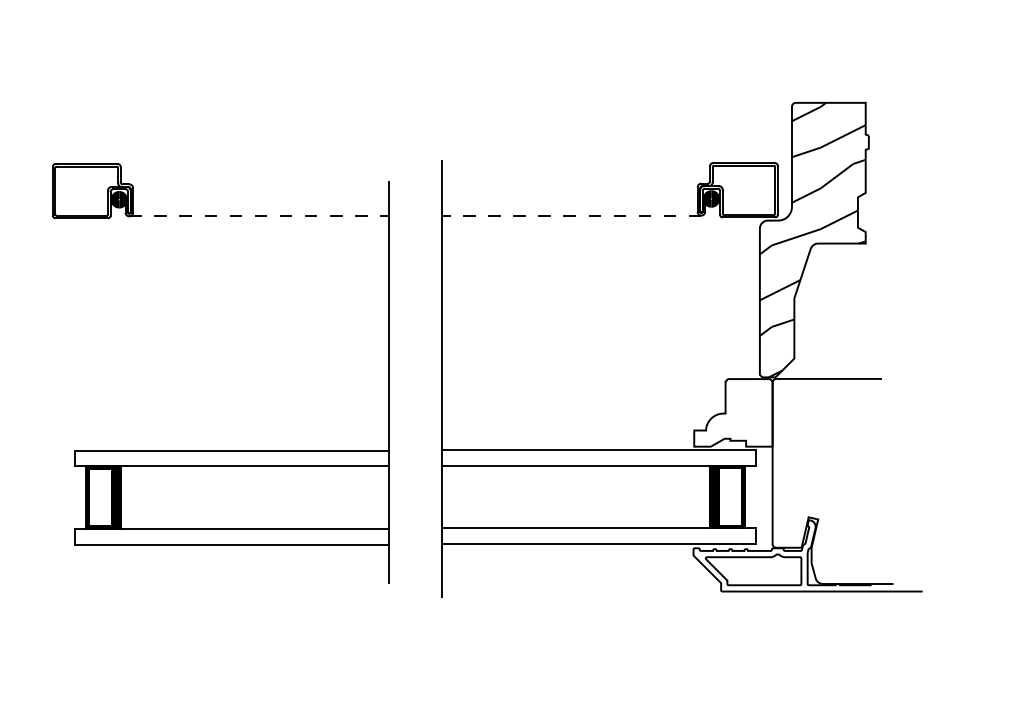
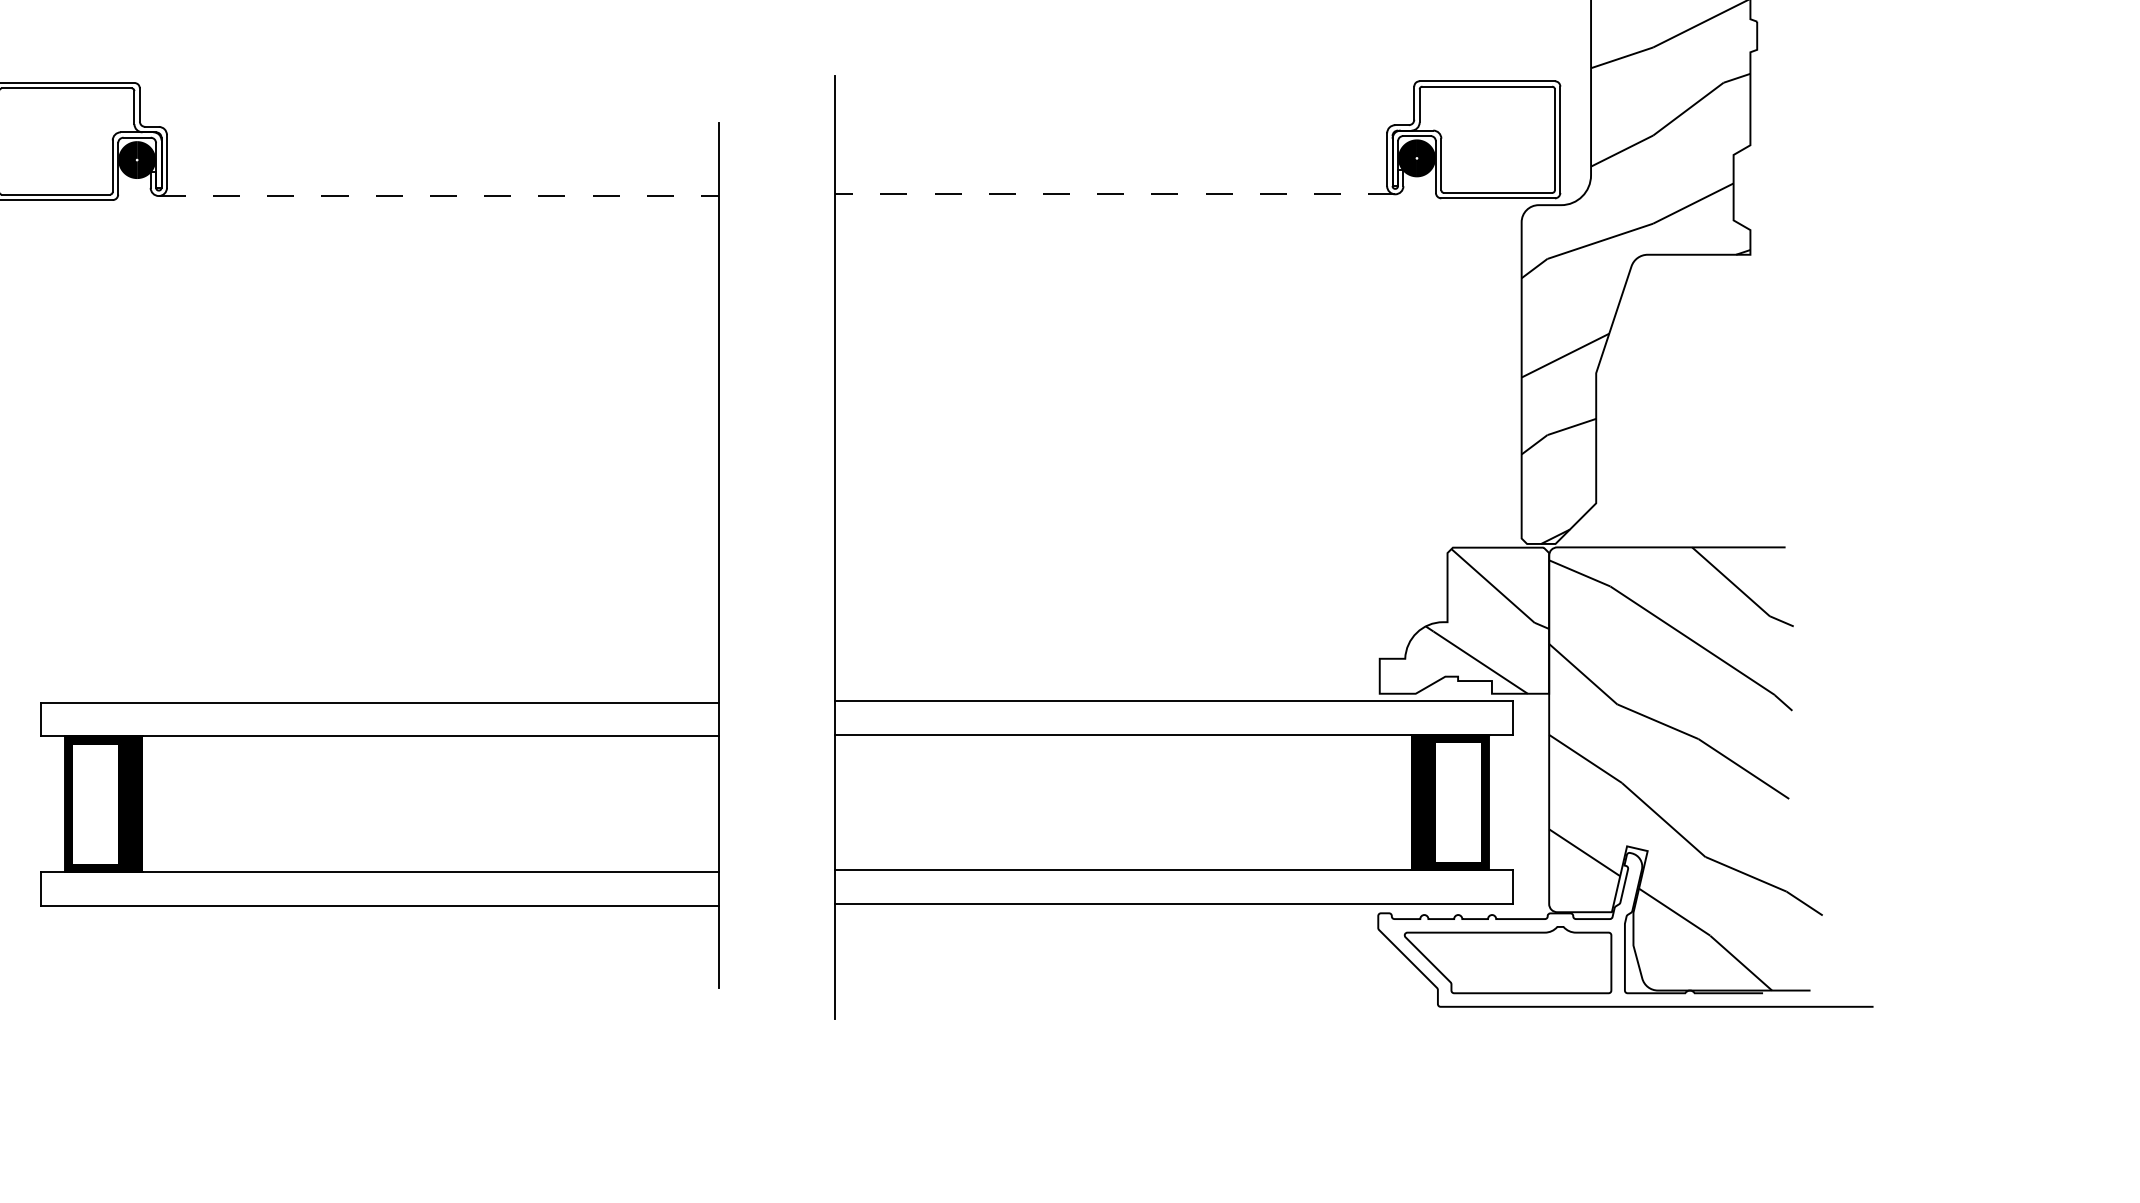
hatch: (743, 412) -> (1486, 619), added
hatch: (835, 481) -> (1685, 769), added

